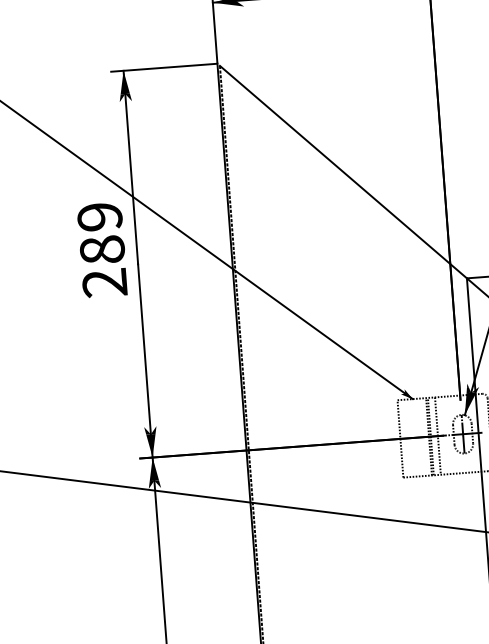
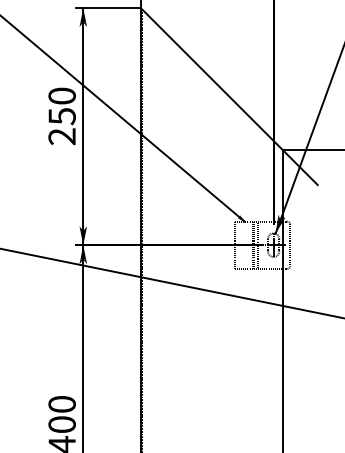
text: (100, 233) -> (61, 106), 289 -> 250

